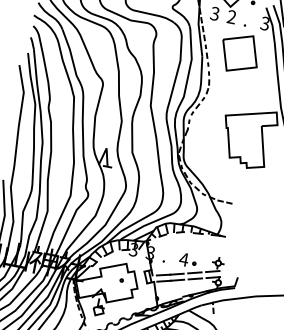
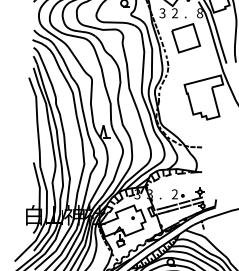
text: (265, 24) -> (200, 13), 3 -> 8
text: (183, 259) -> (174, 194), 4 -> 2

